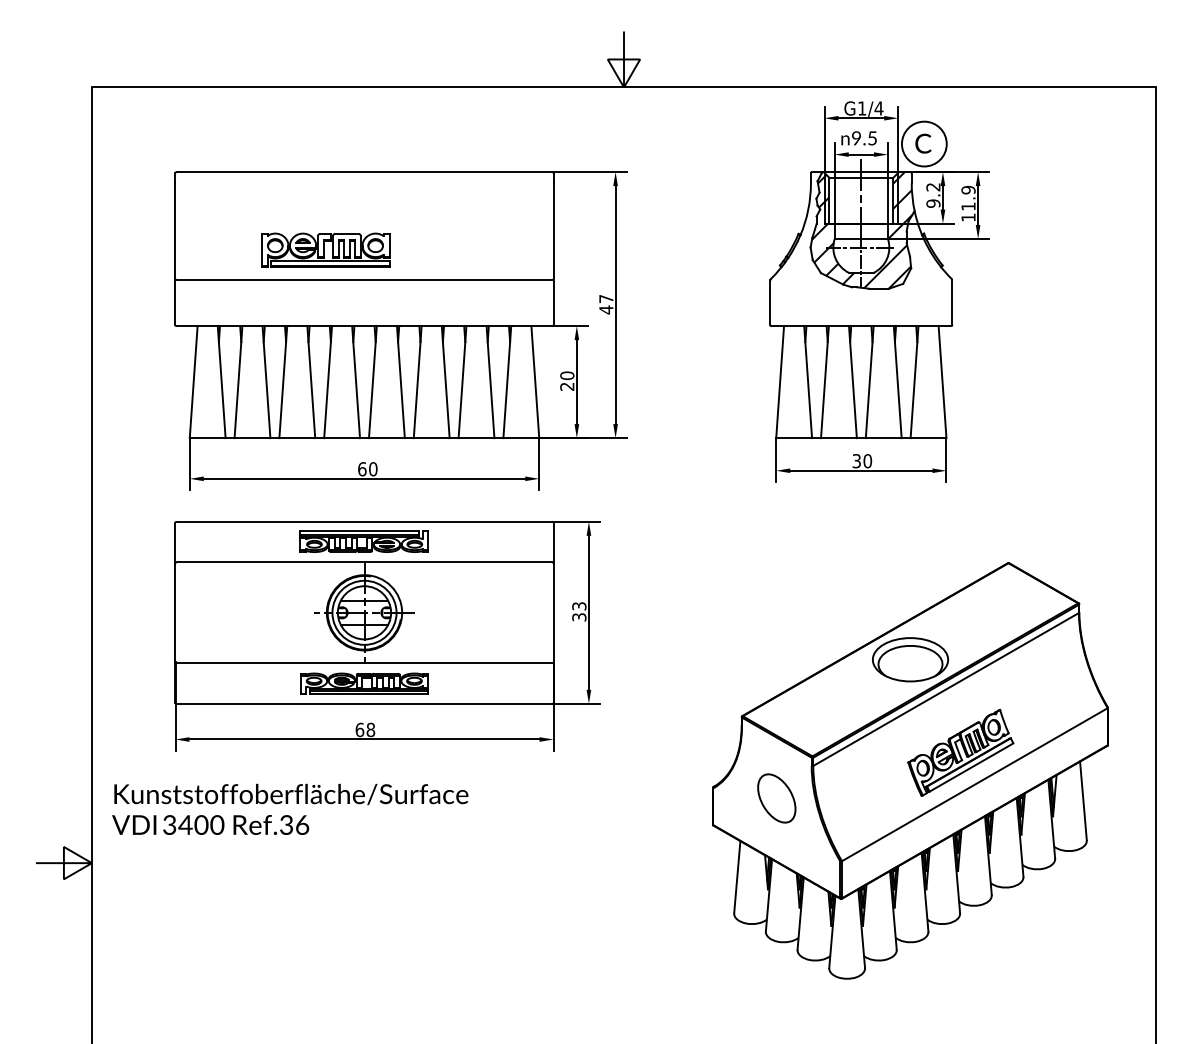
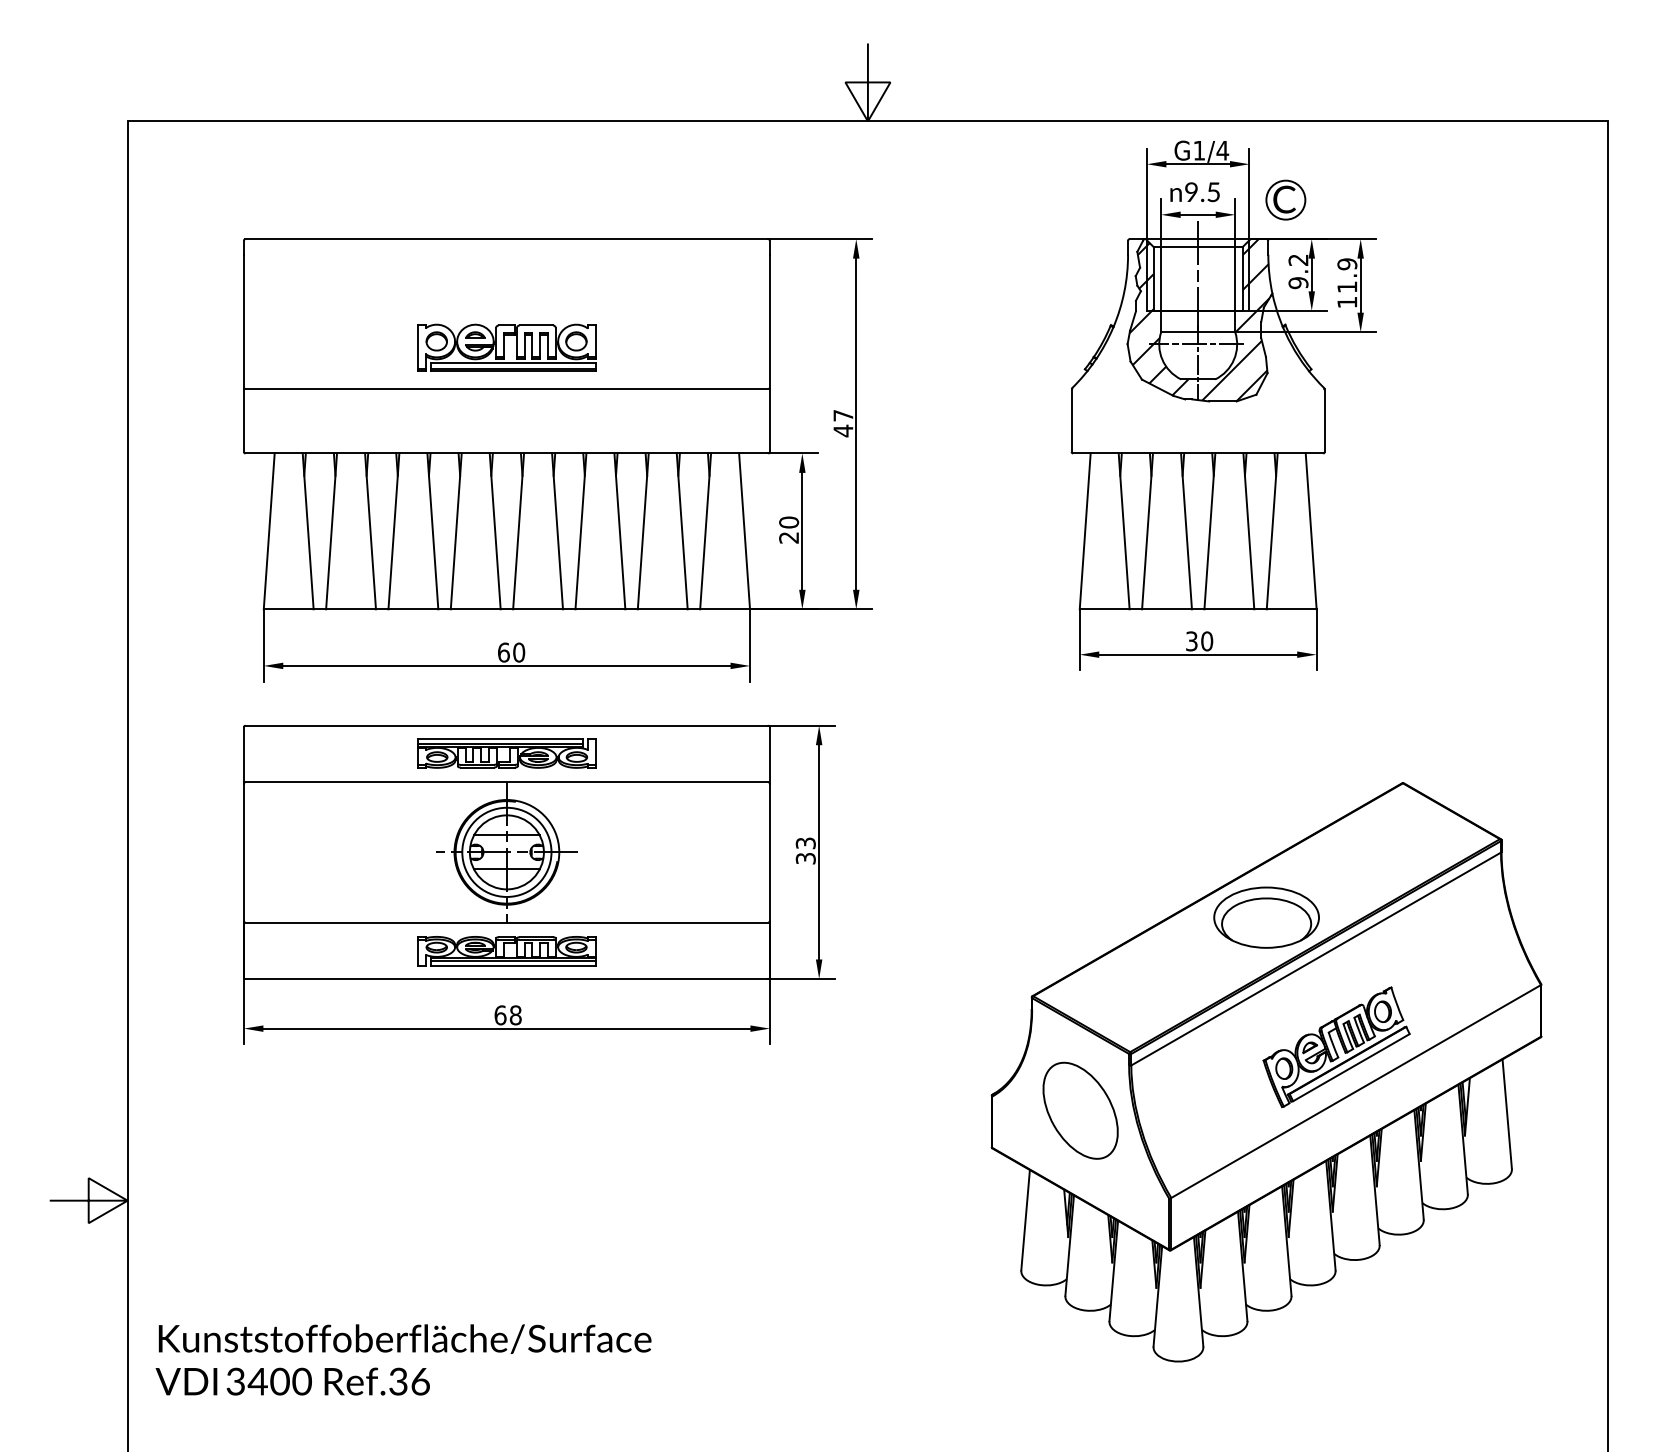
circle: (924, 143) -> (1285, 199), size x0.62
part: (325, 249) -> (506, 347), moved
part: (776, 798) -> (1080, 1110), size x1.43
text: (290, 809) -> (403, 1359), moved

